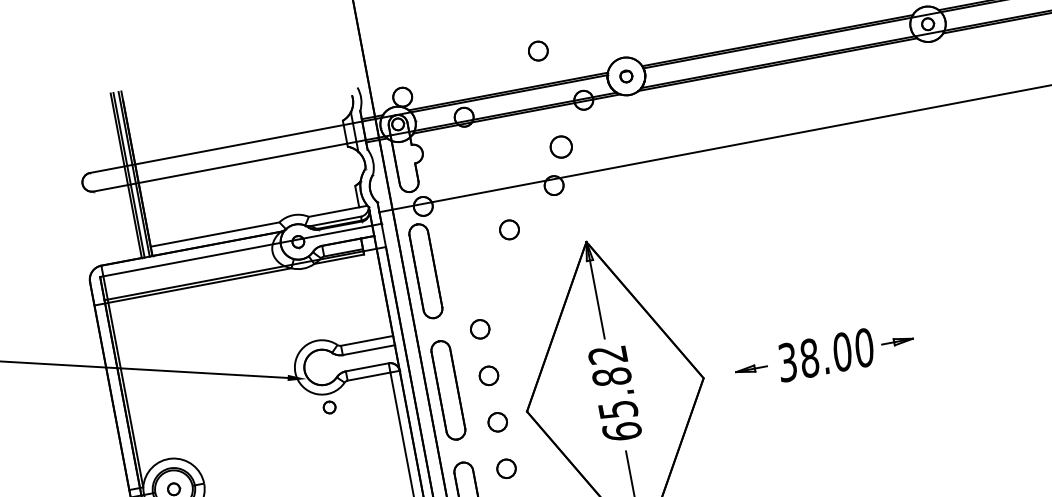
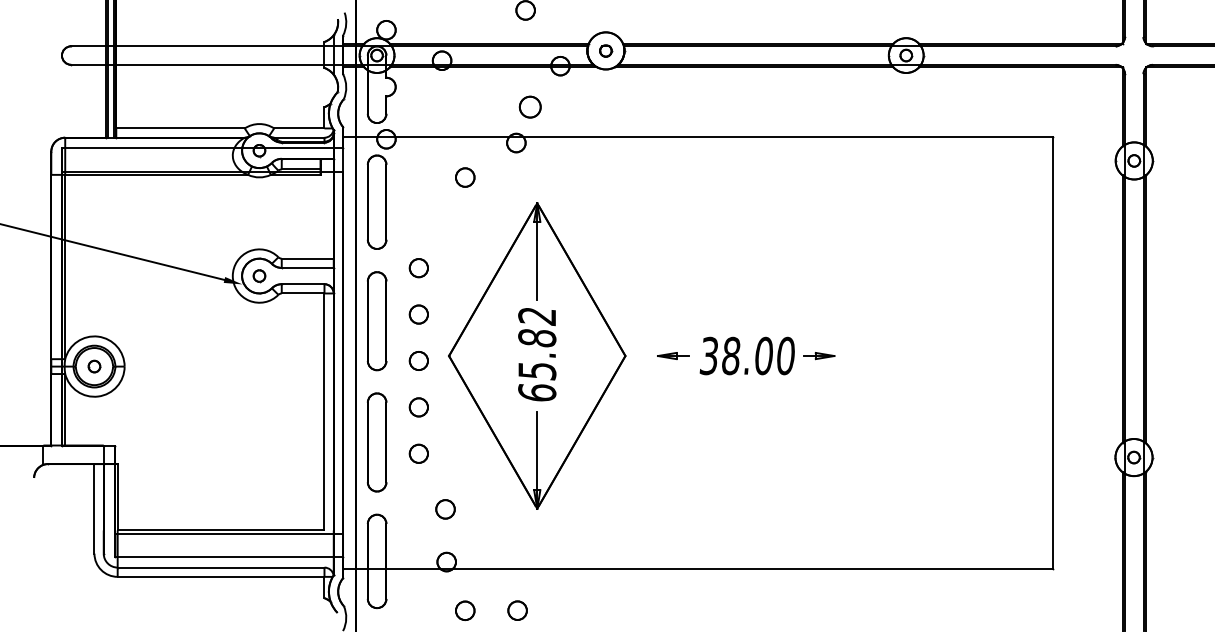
part: (329, 407) -> (259, 276), moved

